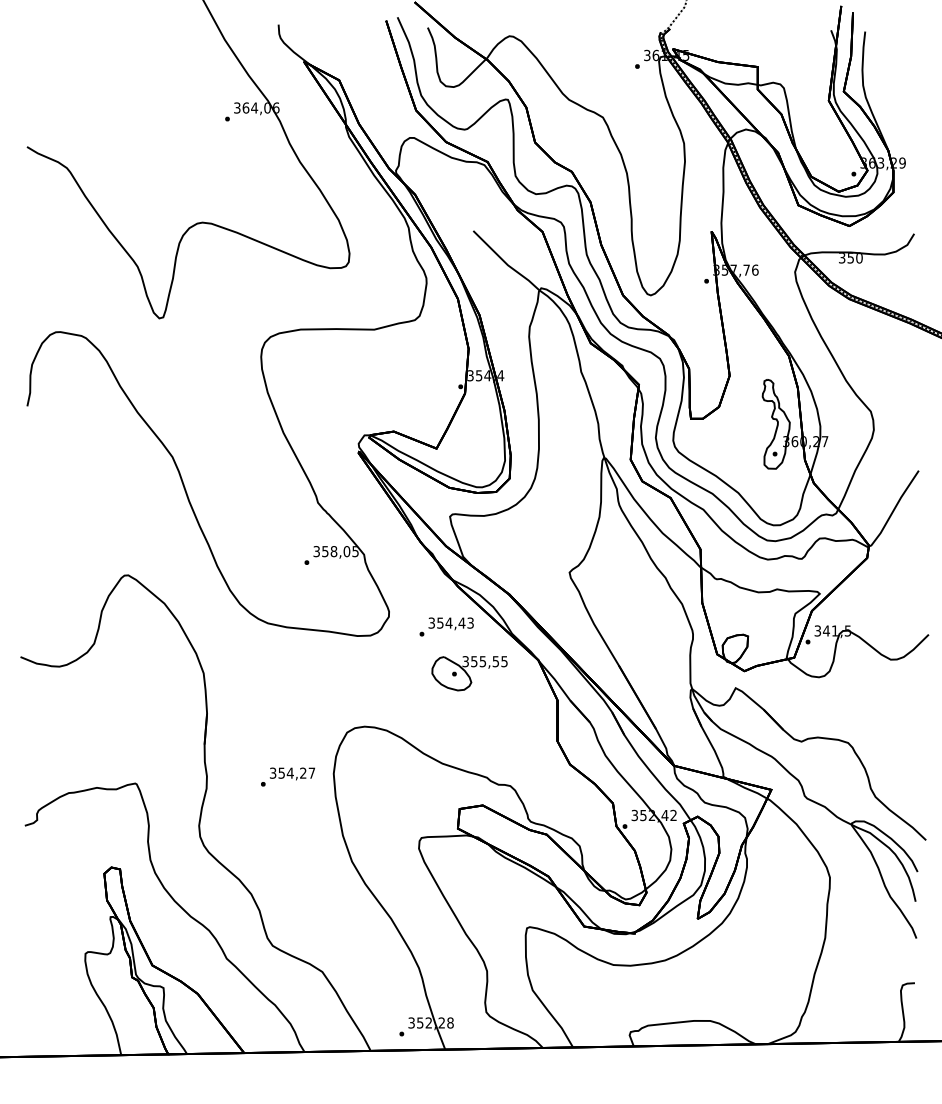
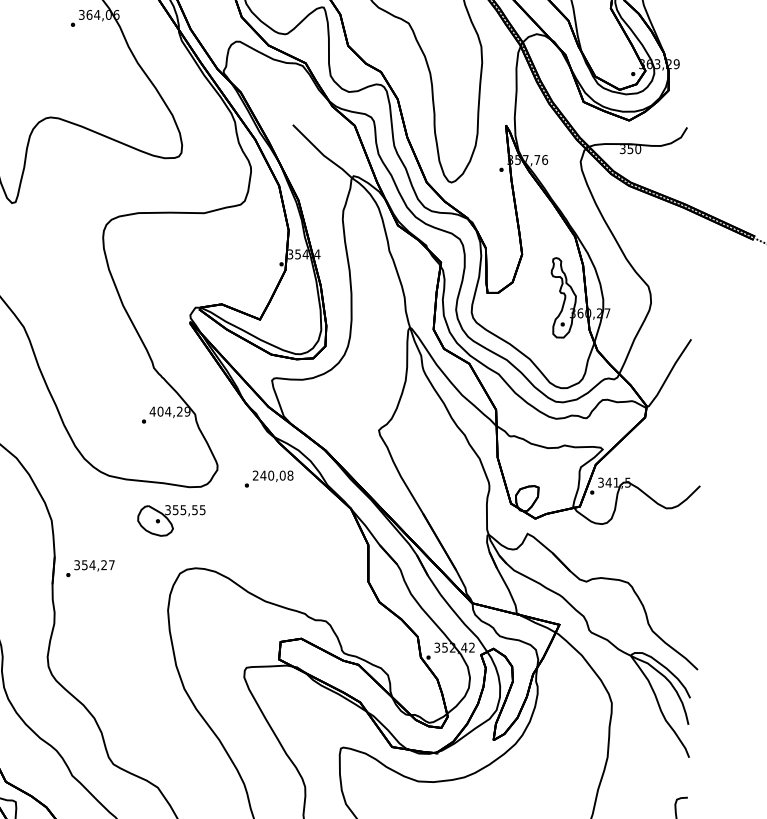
text: (335, 551) -> (169, 411), 358,05 -> 404,29
text: (450, 622) -> (272, 475), 354,43 -> 240,08
part: (469, 673) -> (171, 520), moved
text: (287, 776) -> (90, 568), moved

